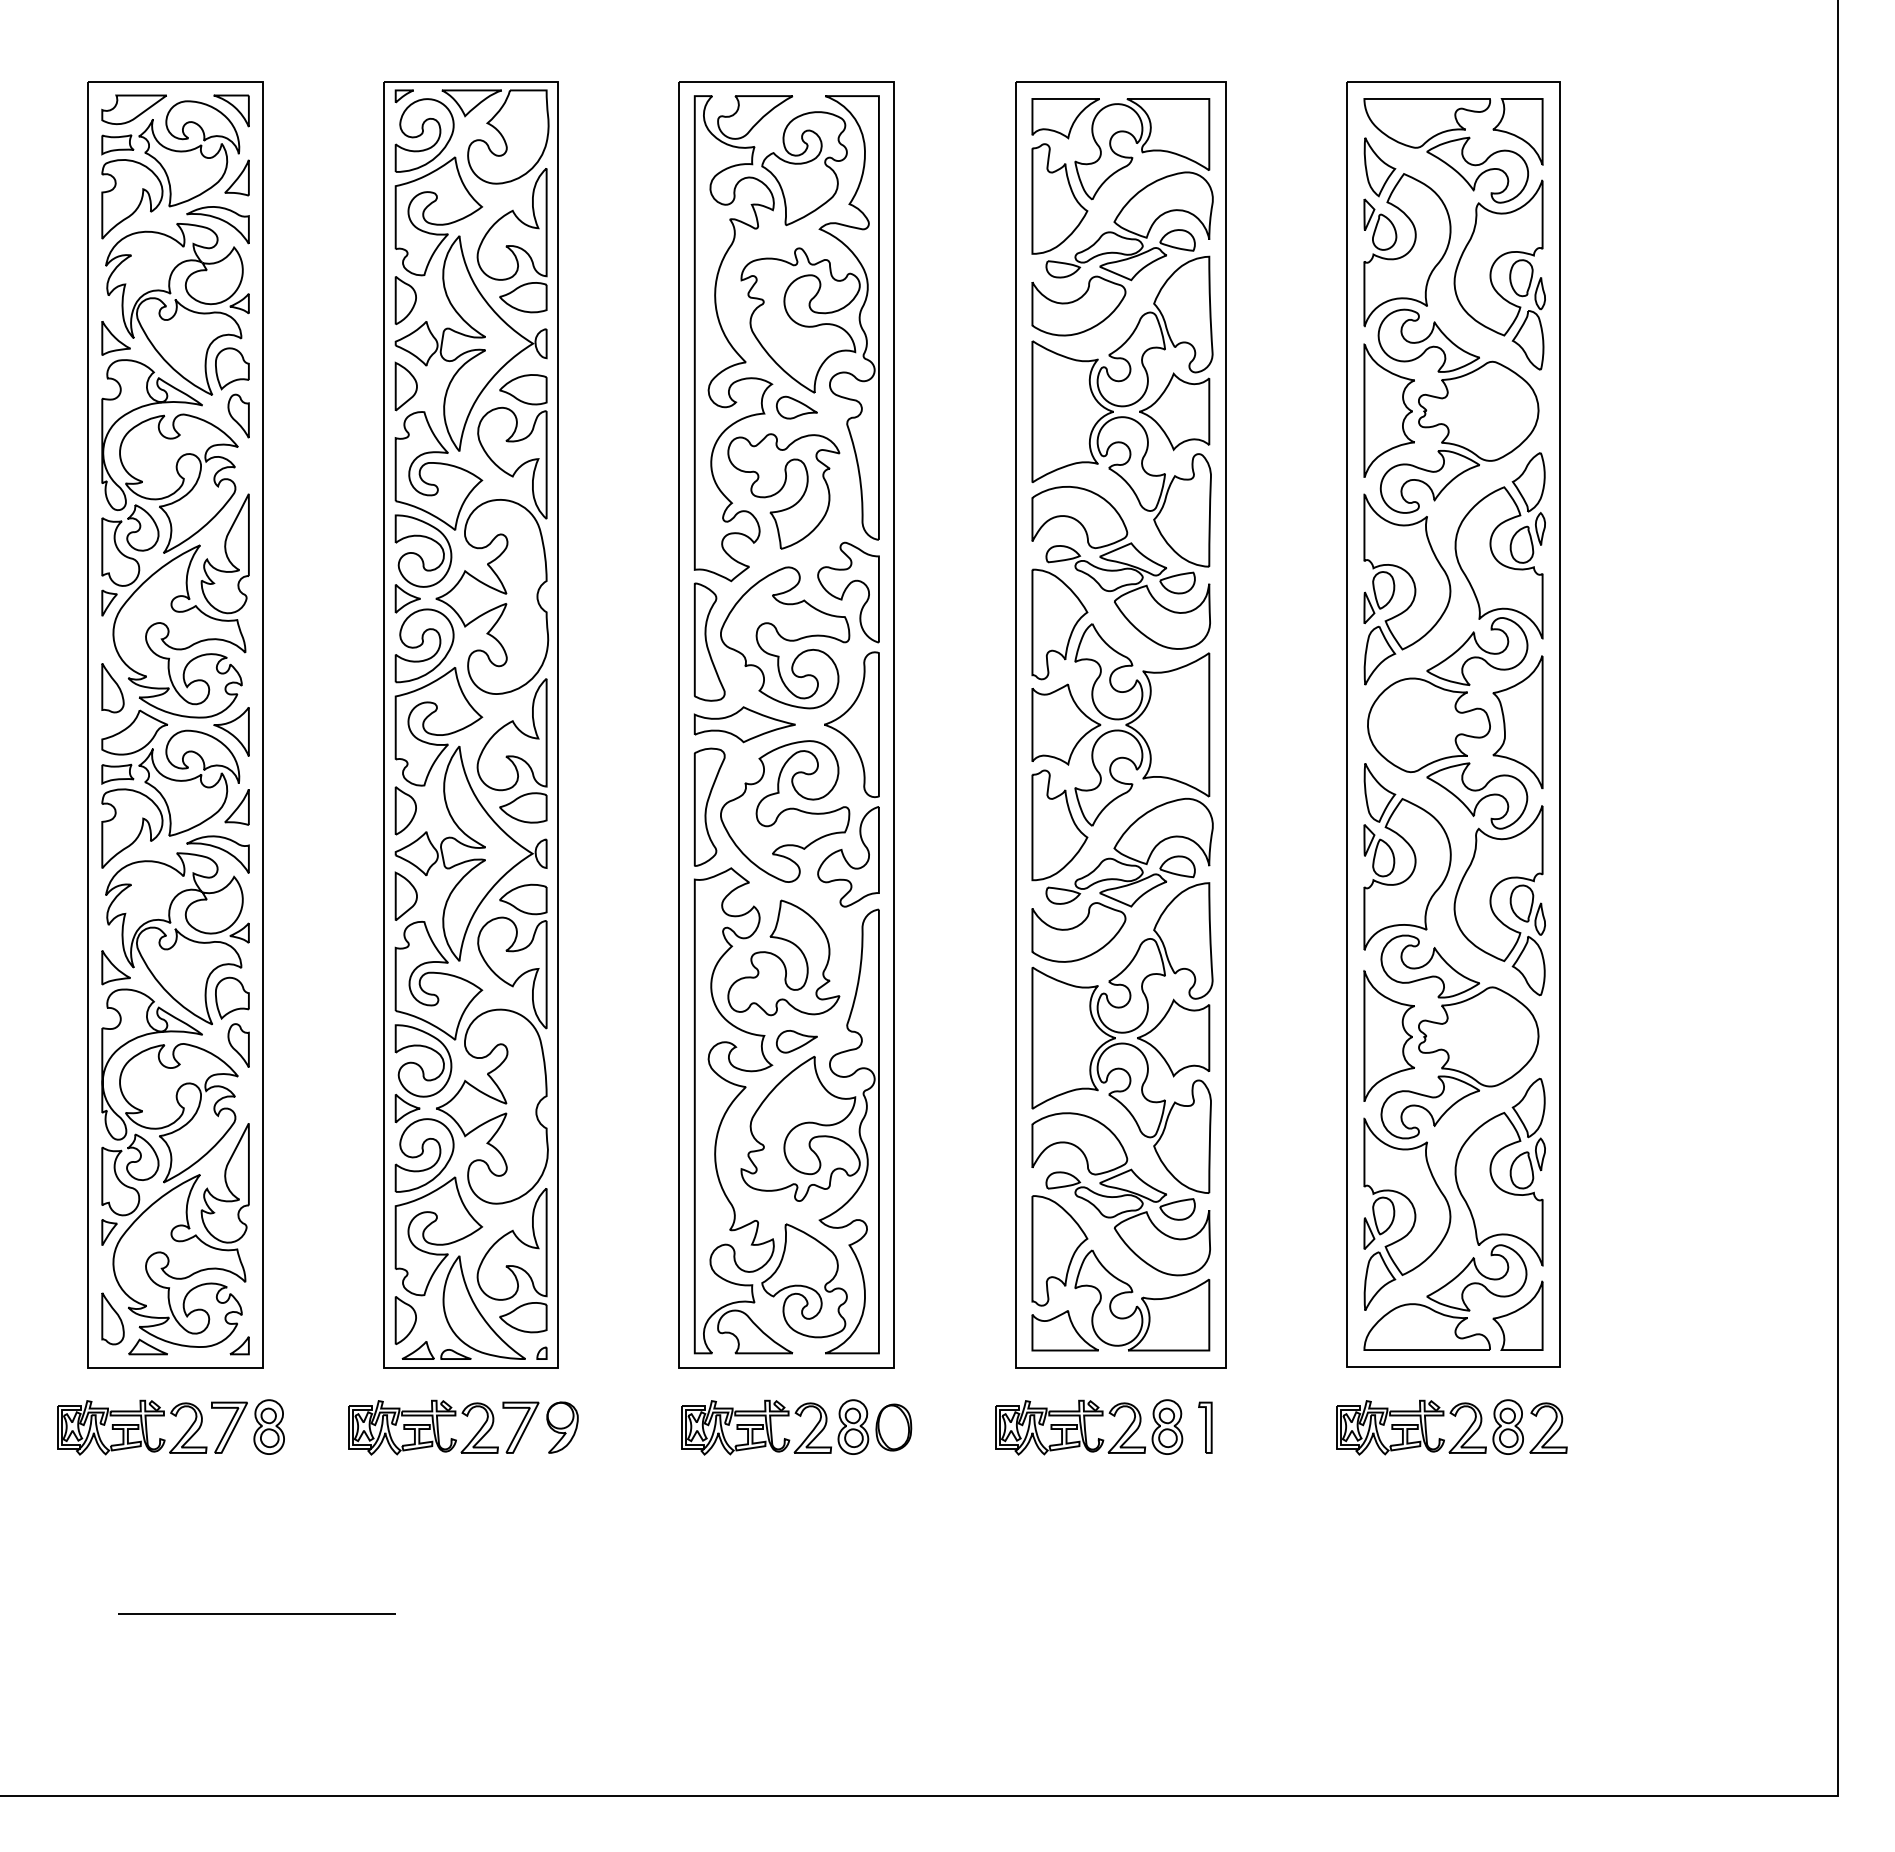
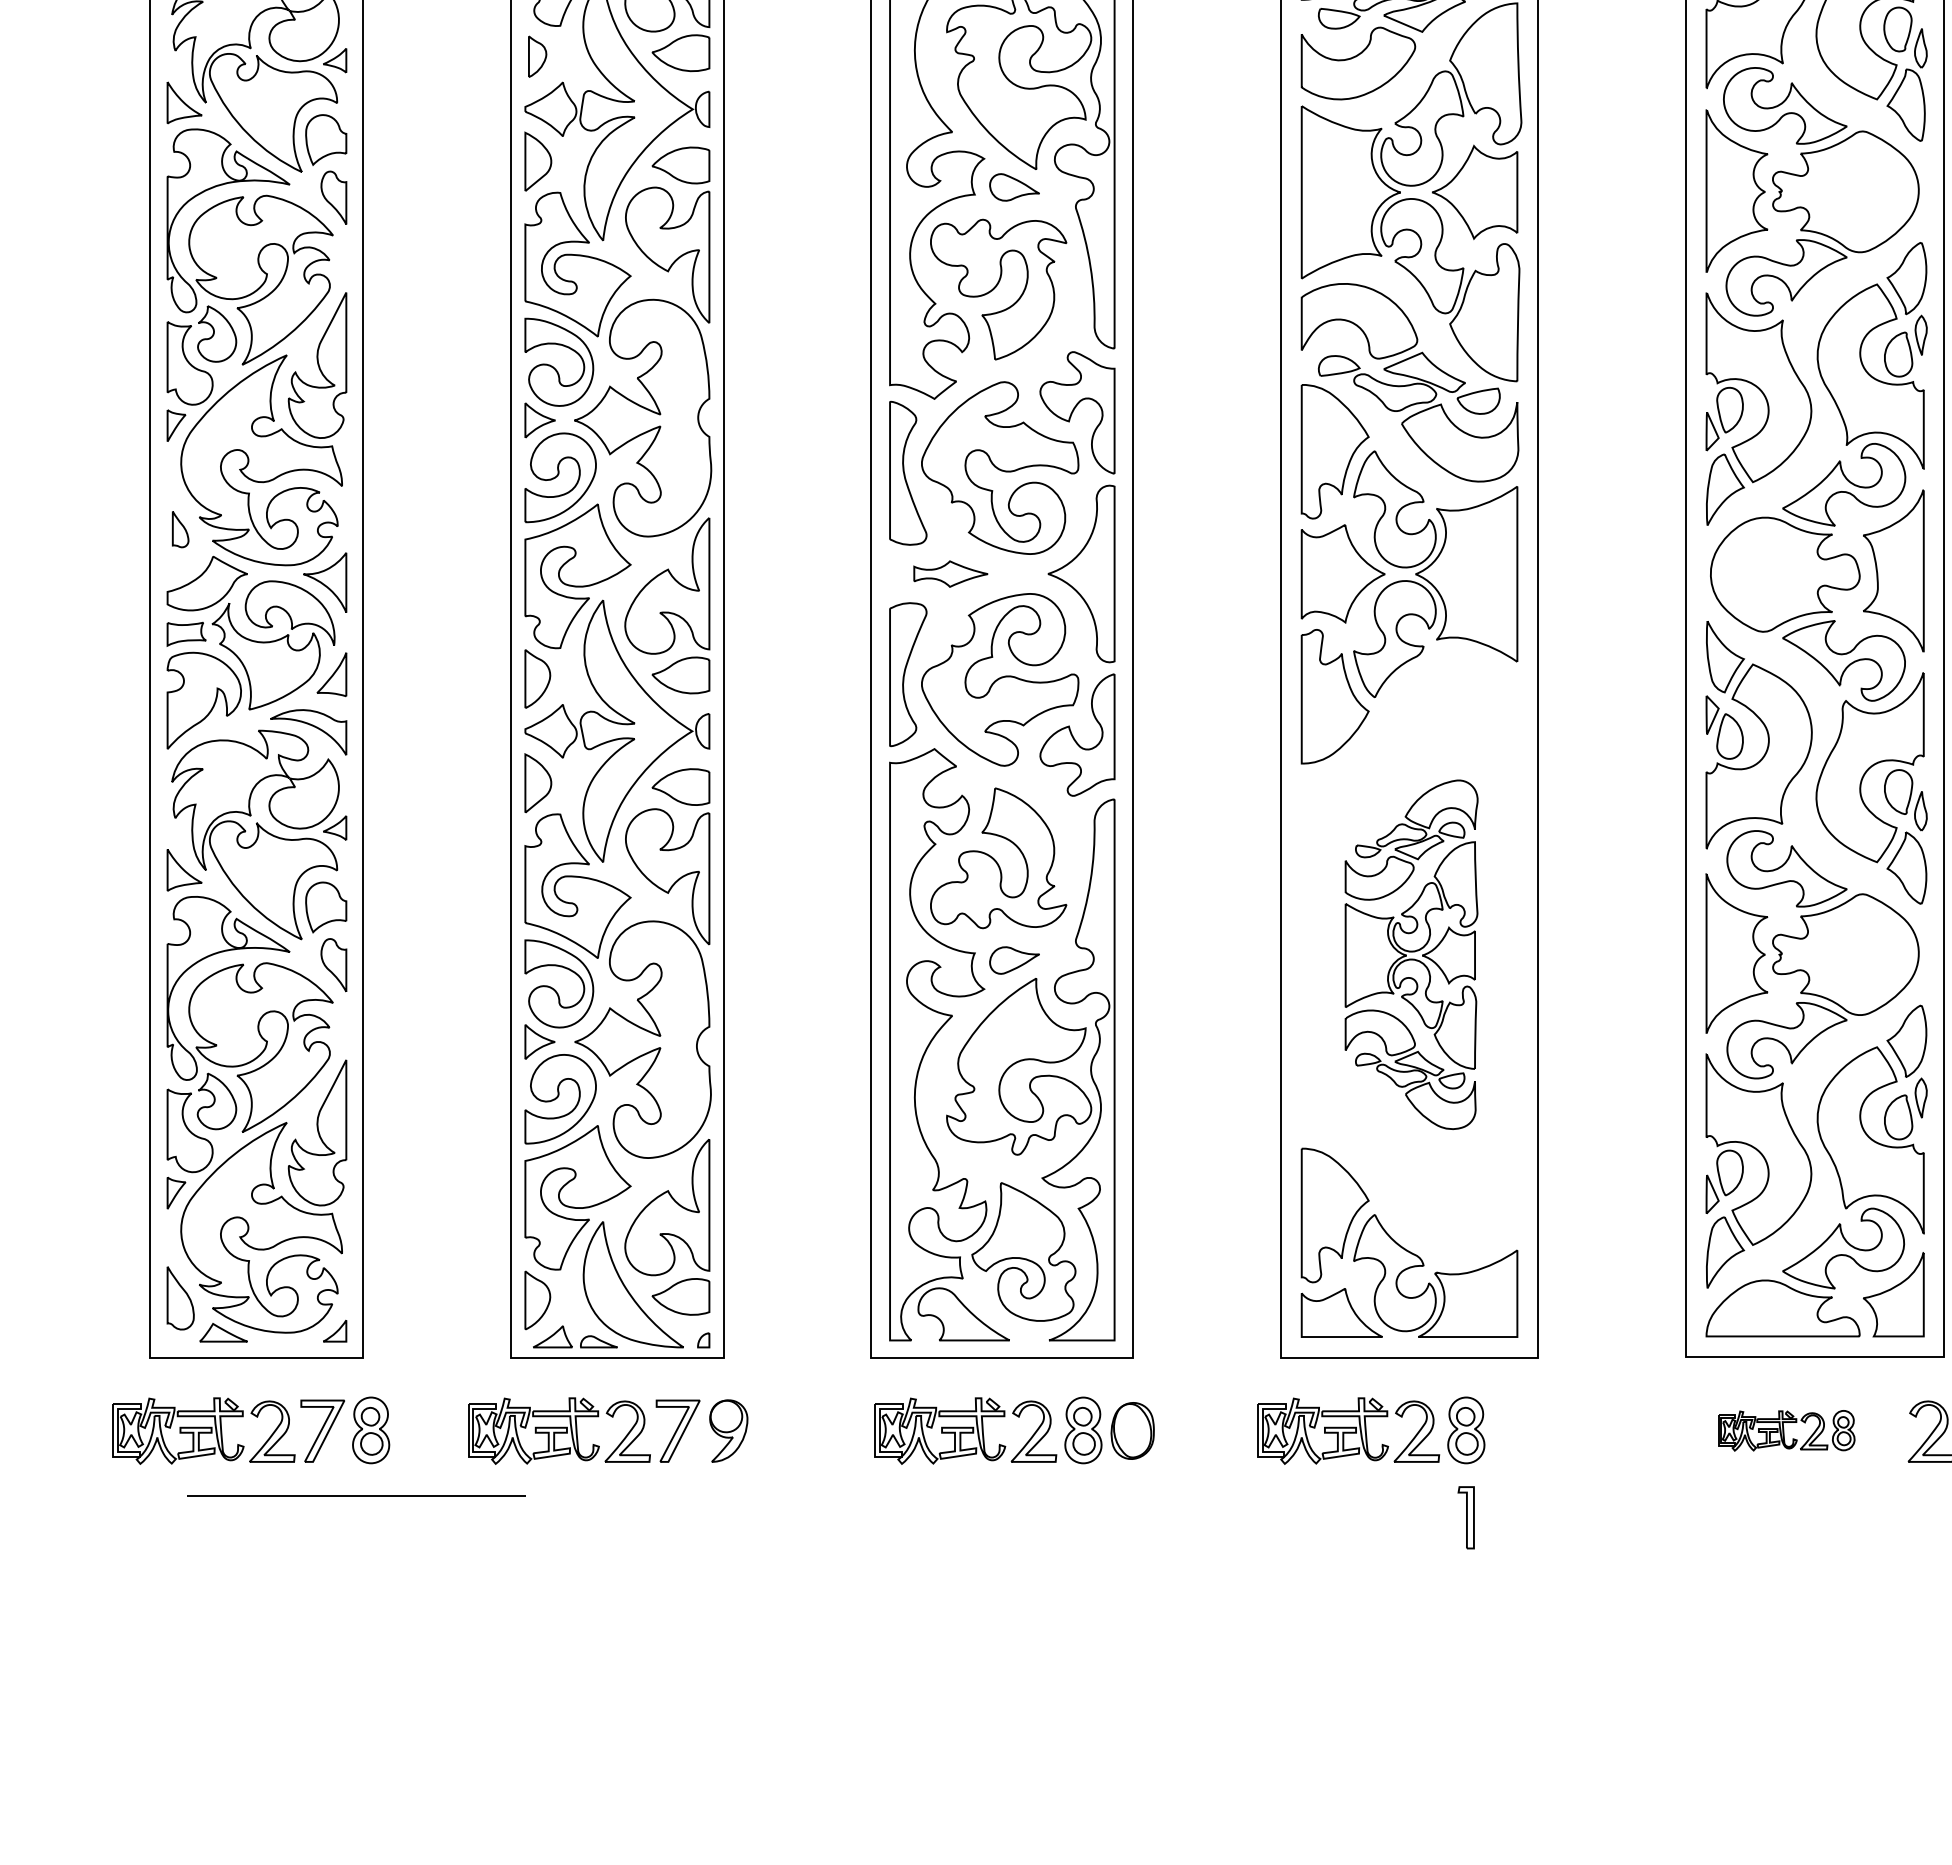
part: (405, 300) -> (537, 56), size x0.7
part: (112, 688) -> (180, 529), size x0.6
part: (744, 724) -> (950, 573), size x0.6
part: (1122, 1036) -> (1411, 954), size x0.6
part: (1205, 1427) -> (1466, 1517), moved
part: (1429, 1427) -> (1785, 1430), size x0.6
line: (256, 1613) -> (355, 1495), moved

